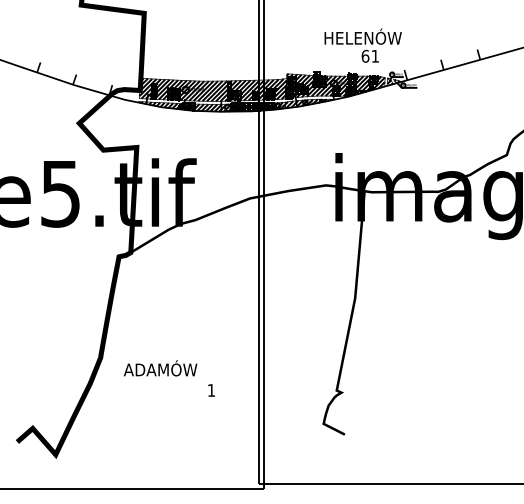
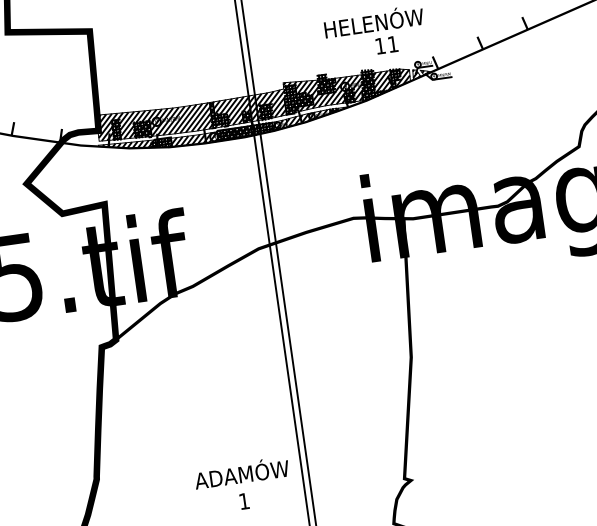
text: (365, 55) -> (380, 45), 61 -> 11
text: (160, 368) -> (241, 473), moved

